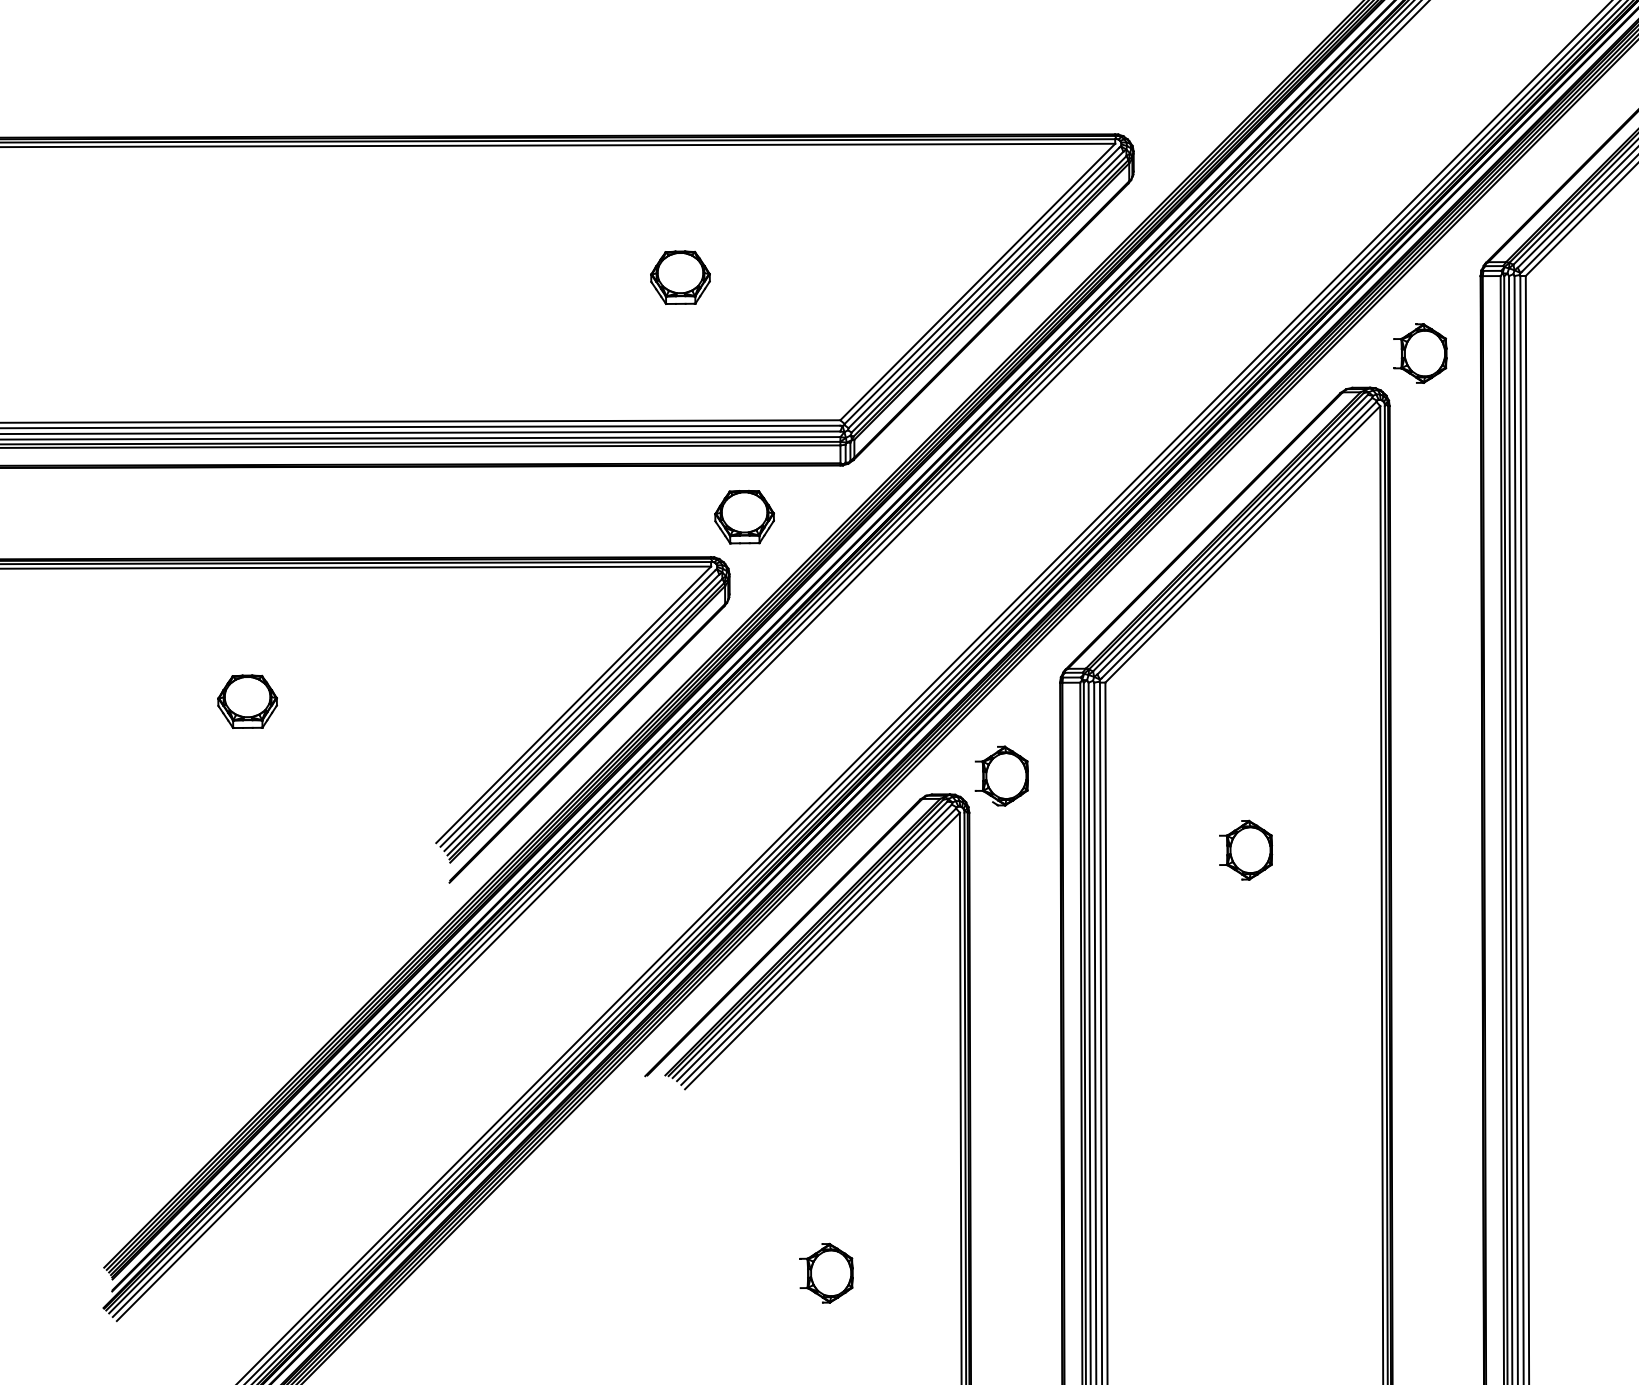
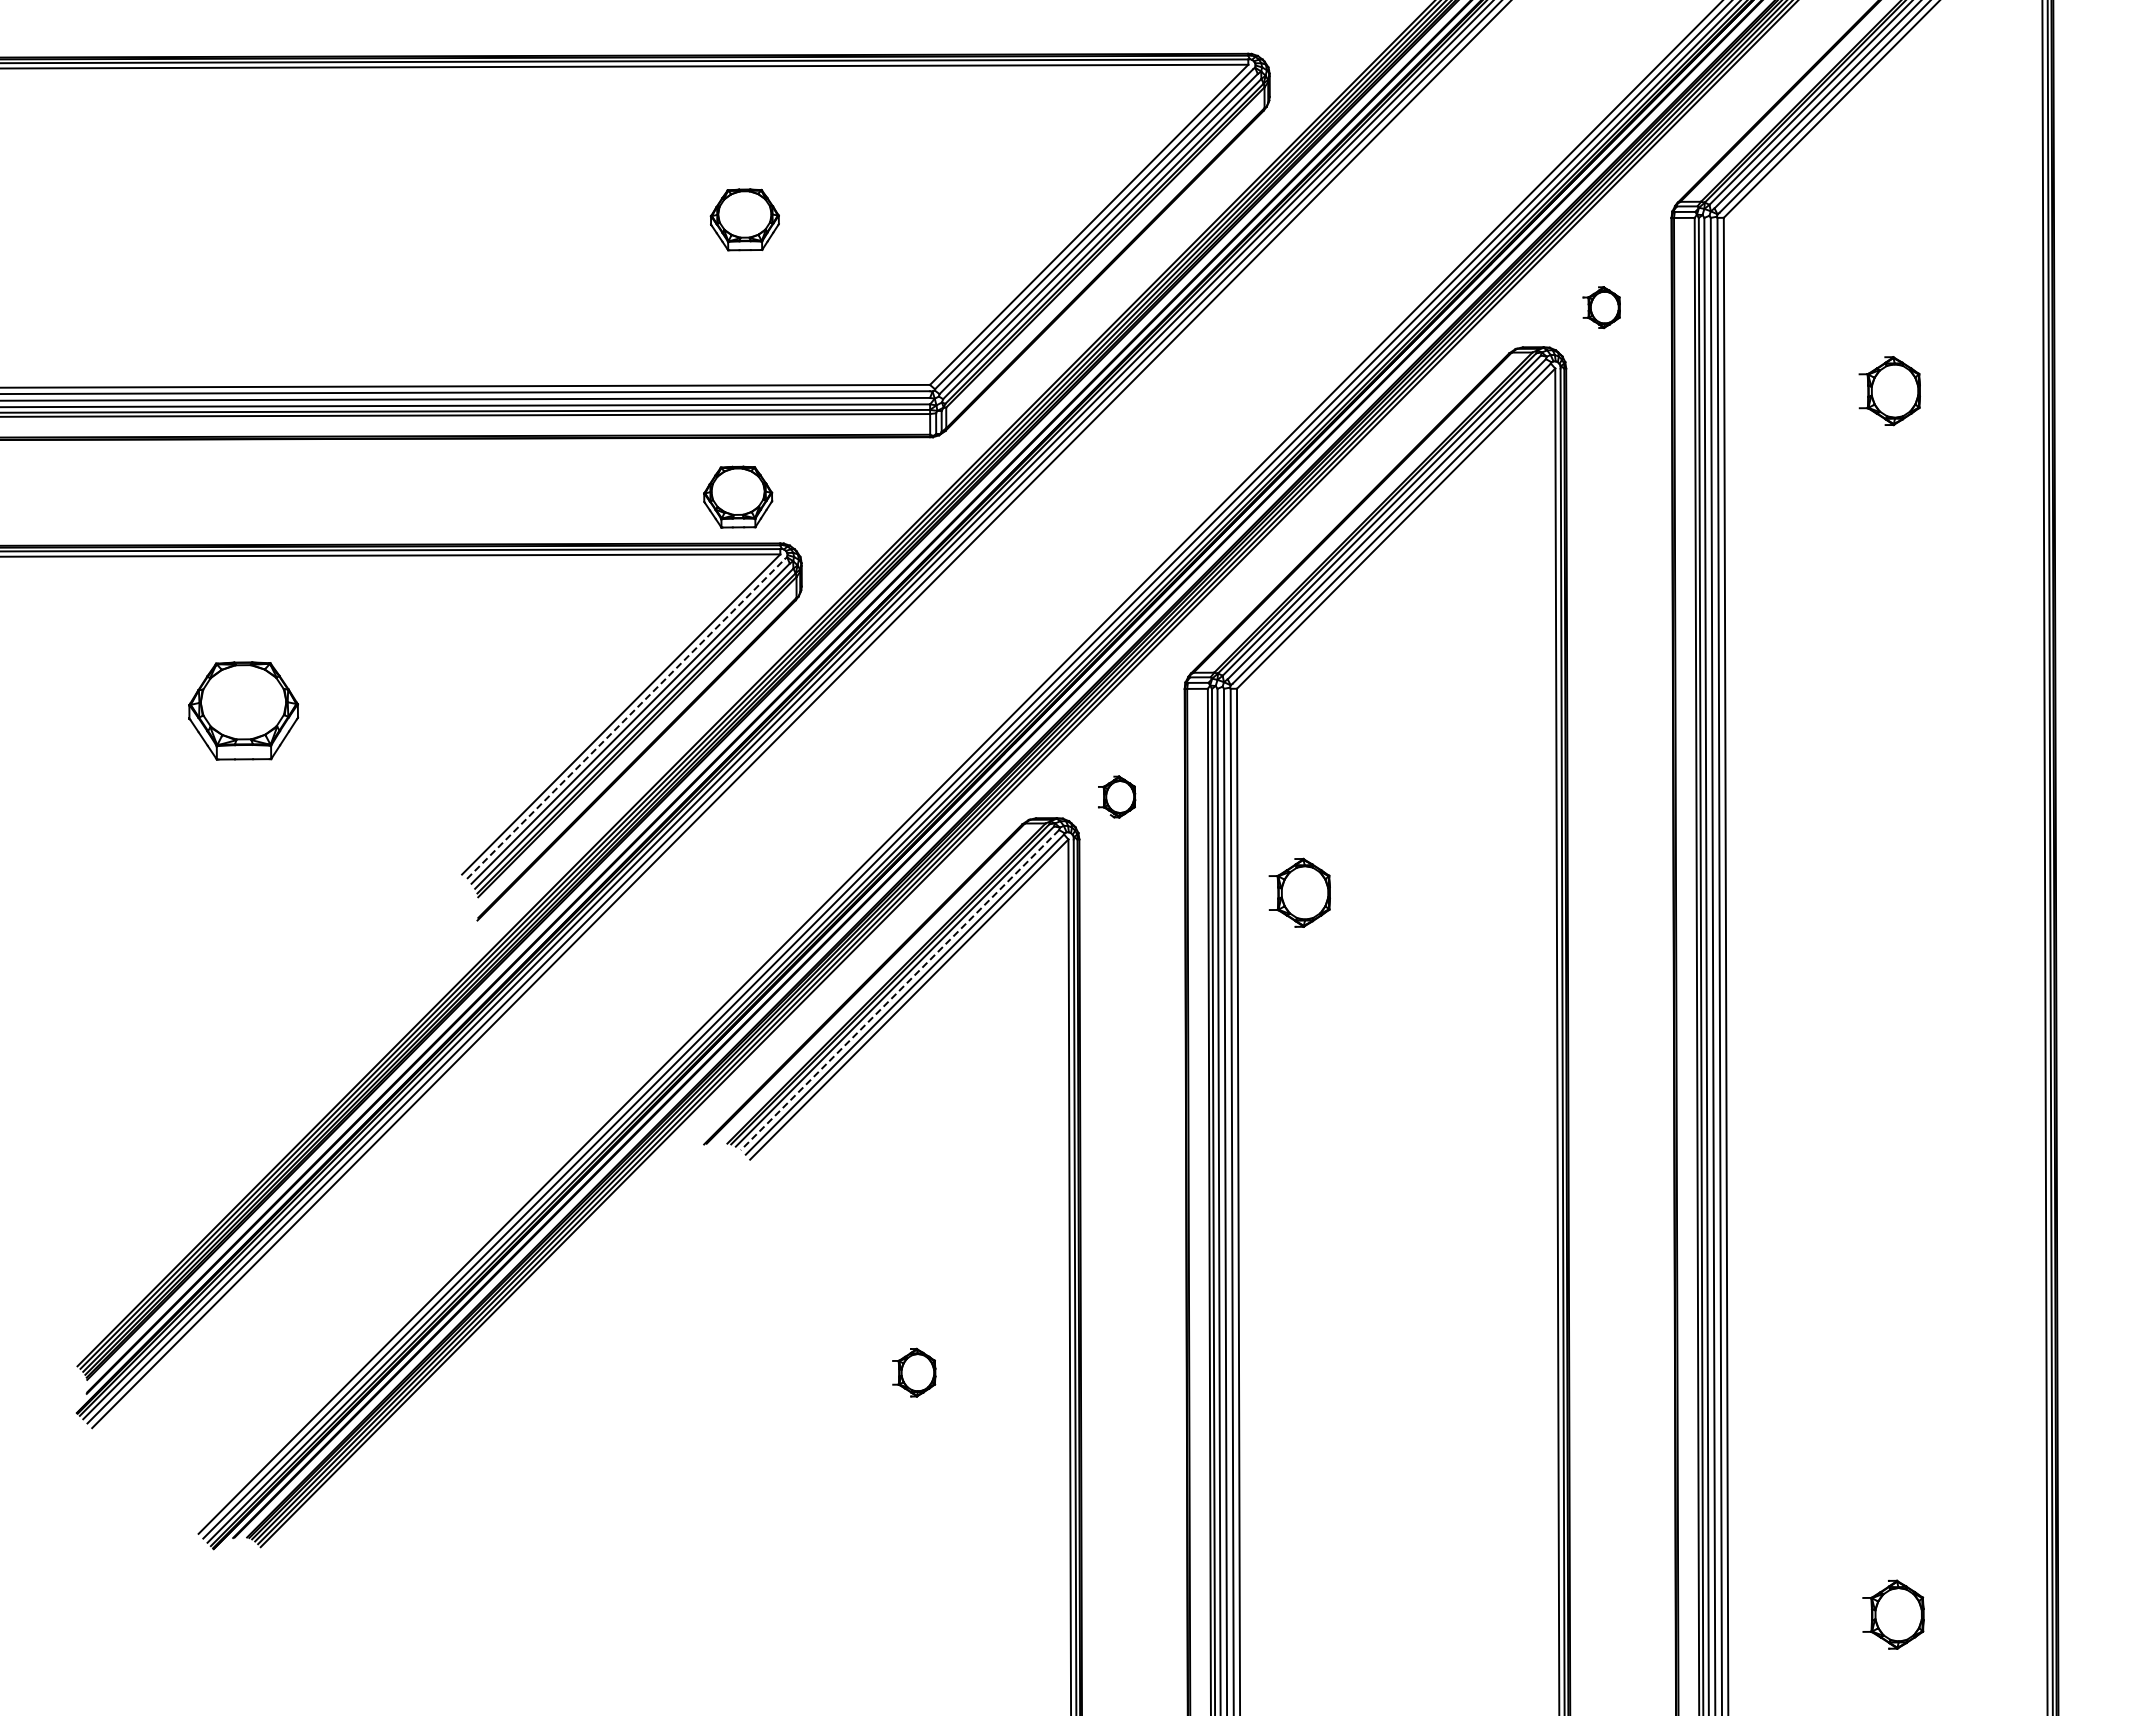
part: (1420, 353) -> (1601, 307), size x0.6
part: (744, 516) -> (738, 496), moved
part: (247, 701) -> (243, 710), size x1.6
line: (578, 708) -> (626, 718), solid -> dashed
part: (1001, 775) -> (1116, 796), size x0.6
part: (1245, 849) -> (1299, 892), moved
line: (814, 943) -> (900, 990), solid -> dashed
part: (826, 1273) -> (914, 1372), size x0.7

